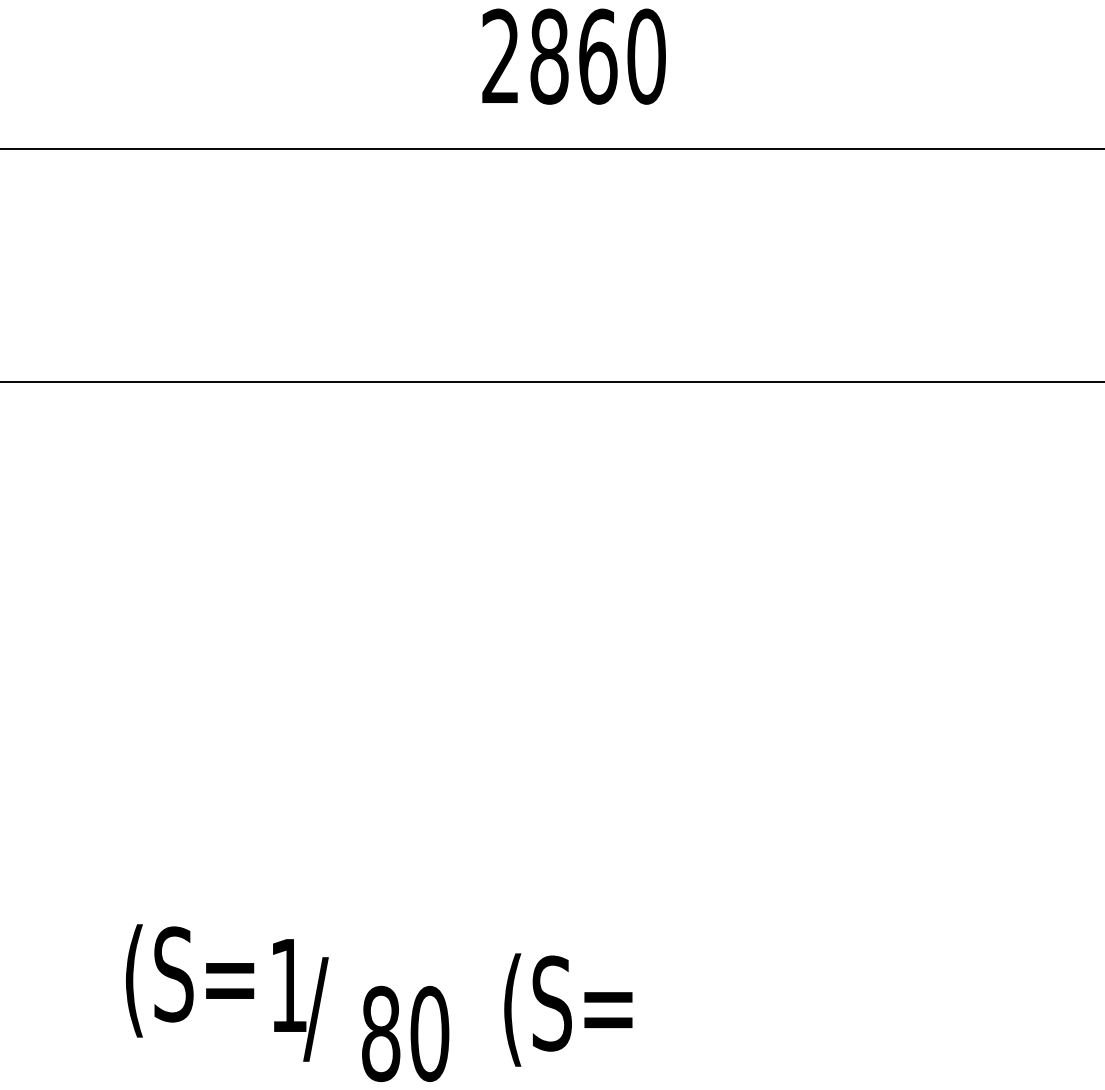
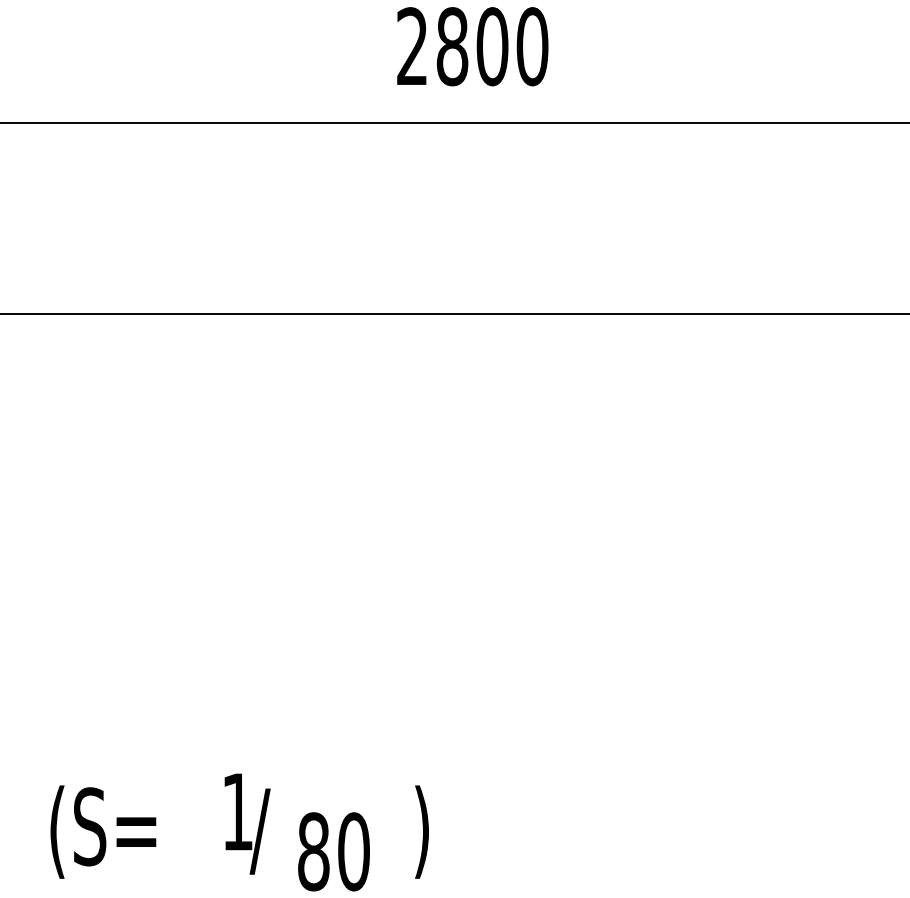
text: (598, 56) -> (492, 46), 2860 -> 2800
text: (190, 980) -> (103, 831), moved
text: (567, 1009) -> (467, 831), (S= -> )

